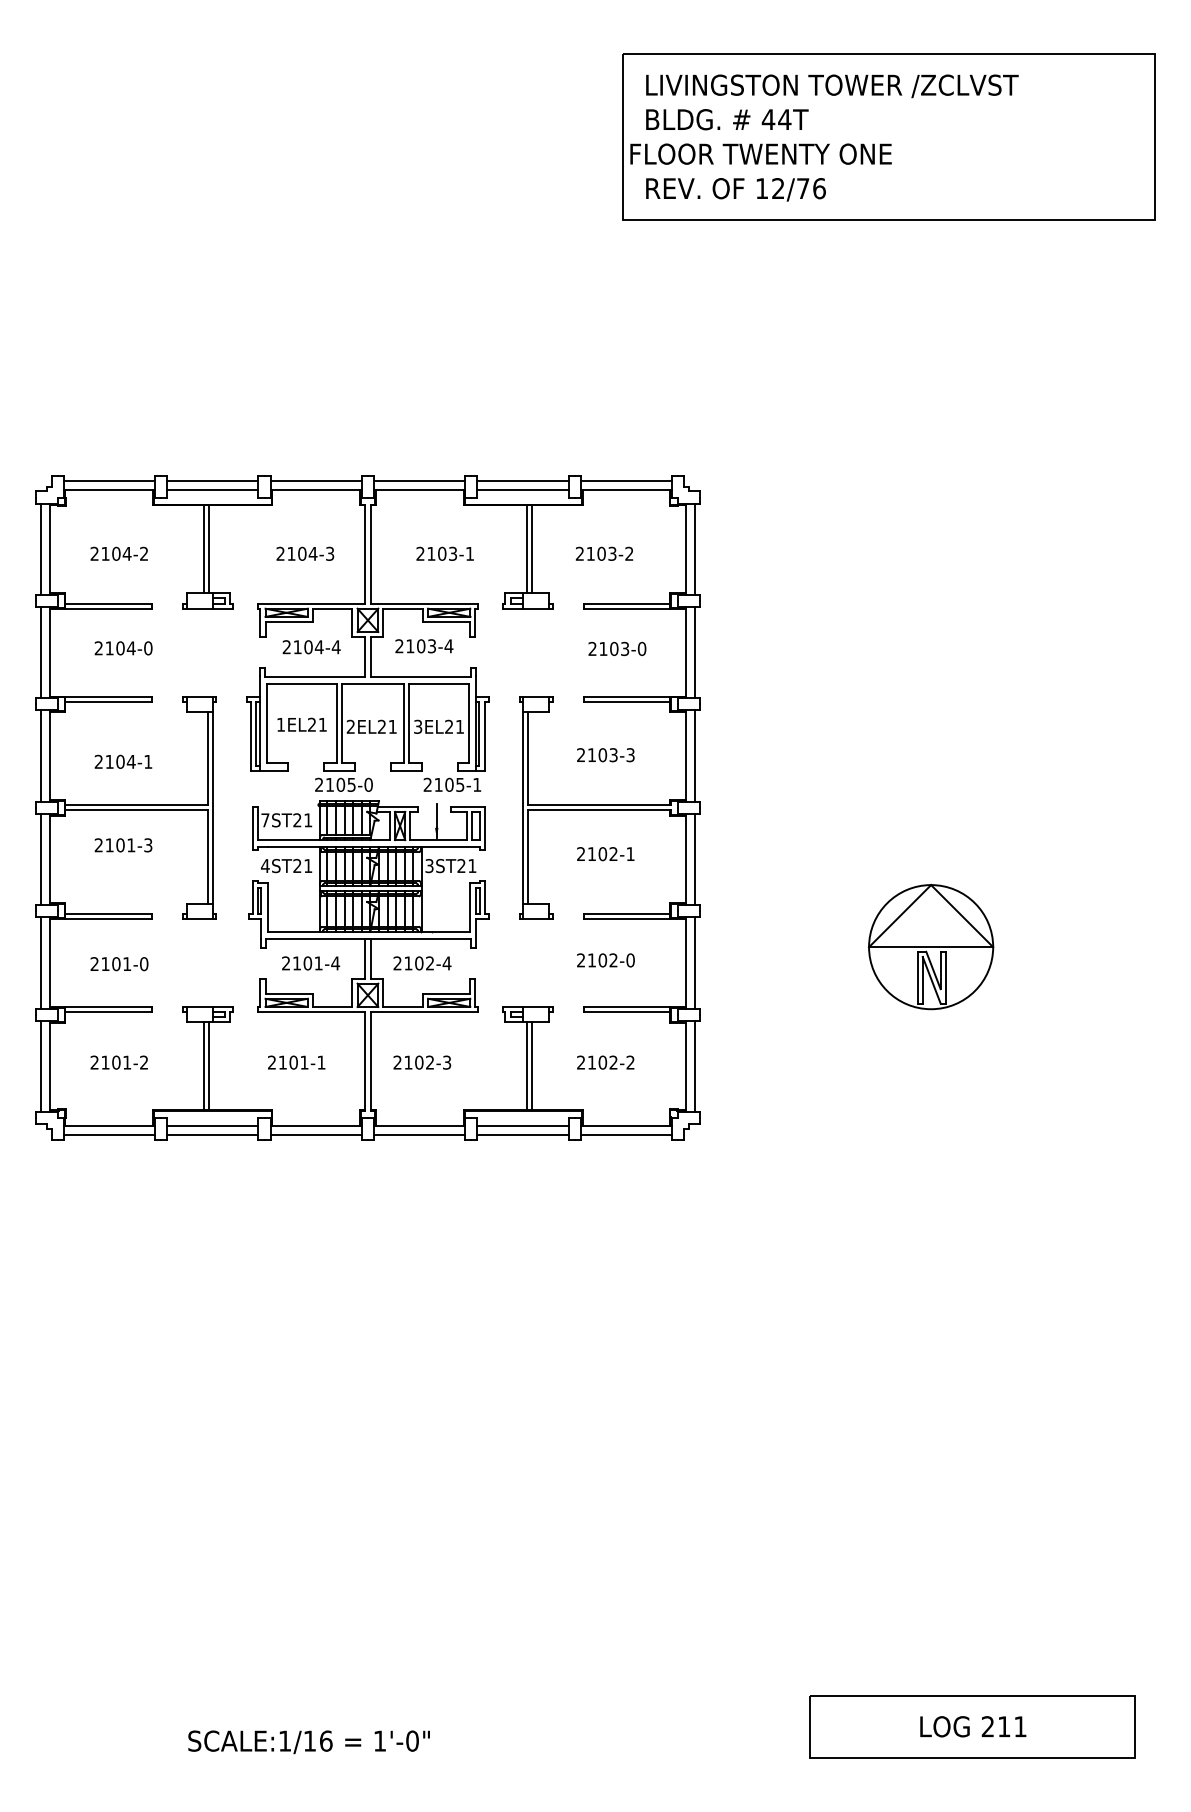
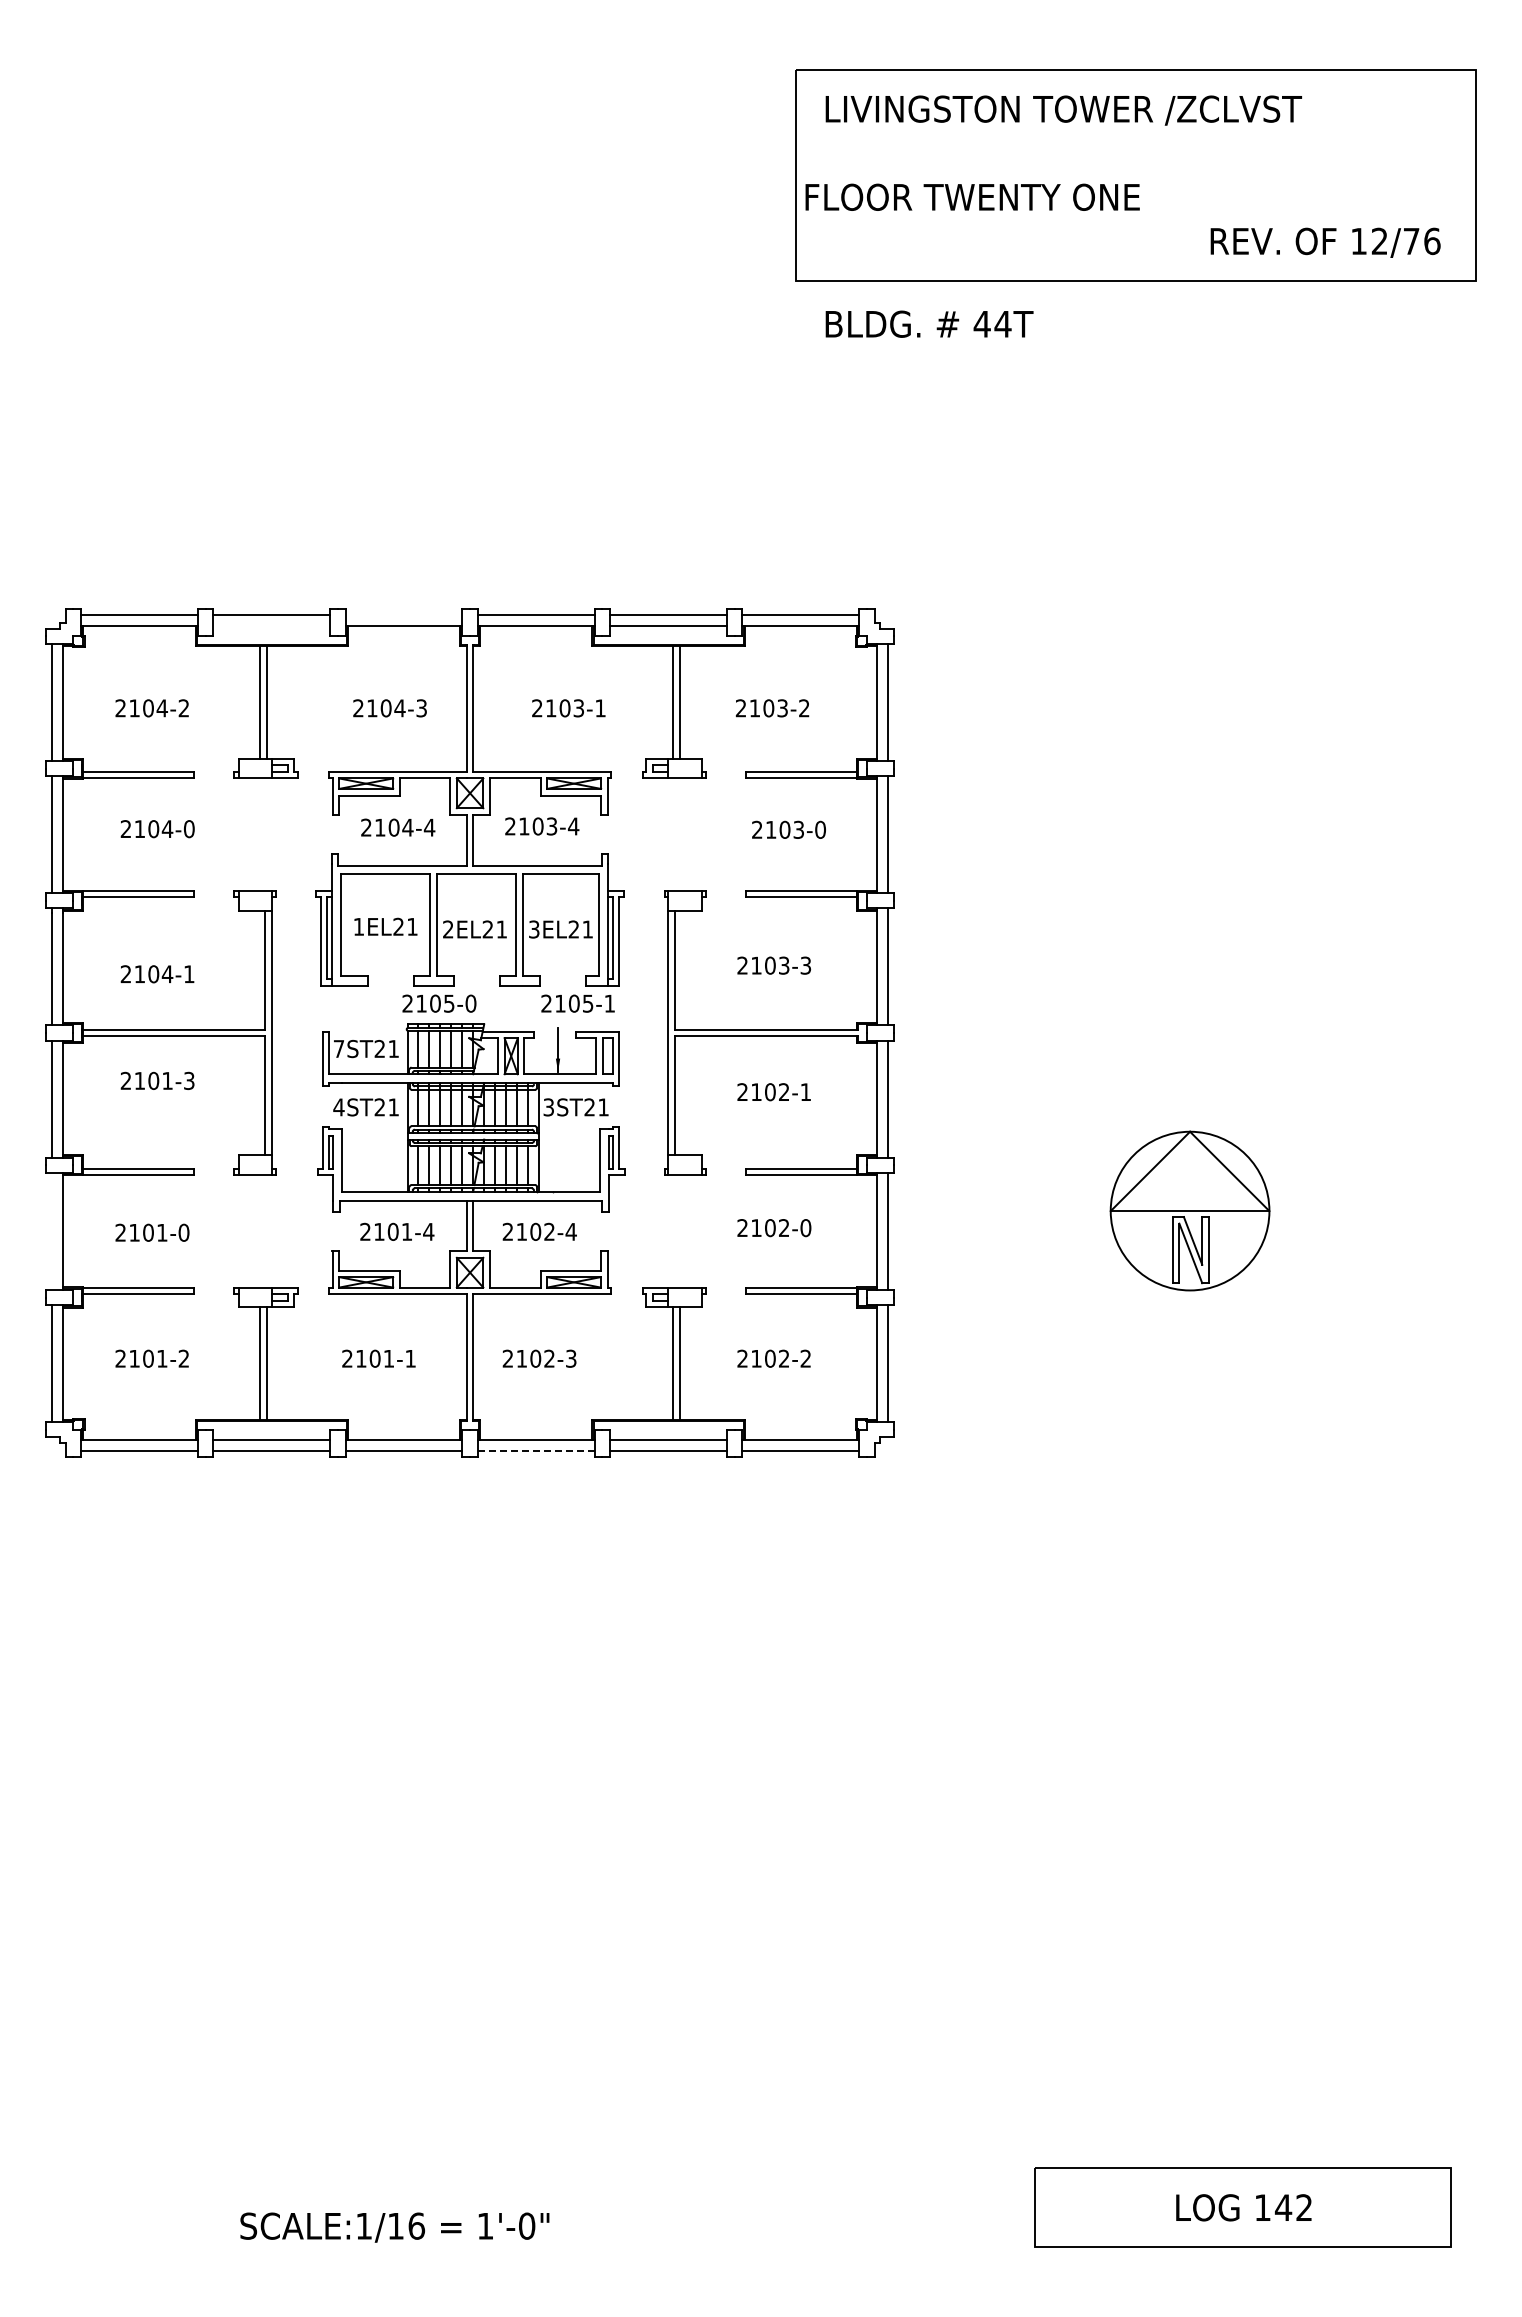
text: (727, 119) -> (929, 323), moved
text: (735, 189) -> (1325, 242), moved
line: (315, 481) -> (403, 615), removed
line: (212, 489) -> (271, 626), removed
line: (41, 962) -> (52, 1230), removed
line: (419, 1134) -> (535, 1450), solid -> dashed
text: (1004, 1726) -> (1283, 2207), 211 -> 142

